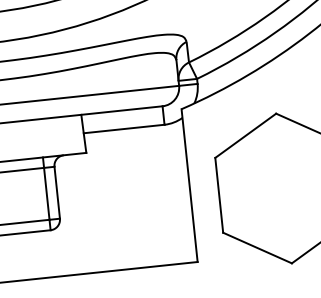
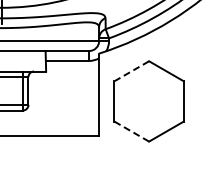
line: (247, 135) -> (132, 71), solid -> dashed
line: (257, 247) -> (131, 131), solid -> dashed

